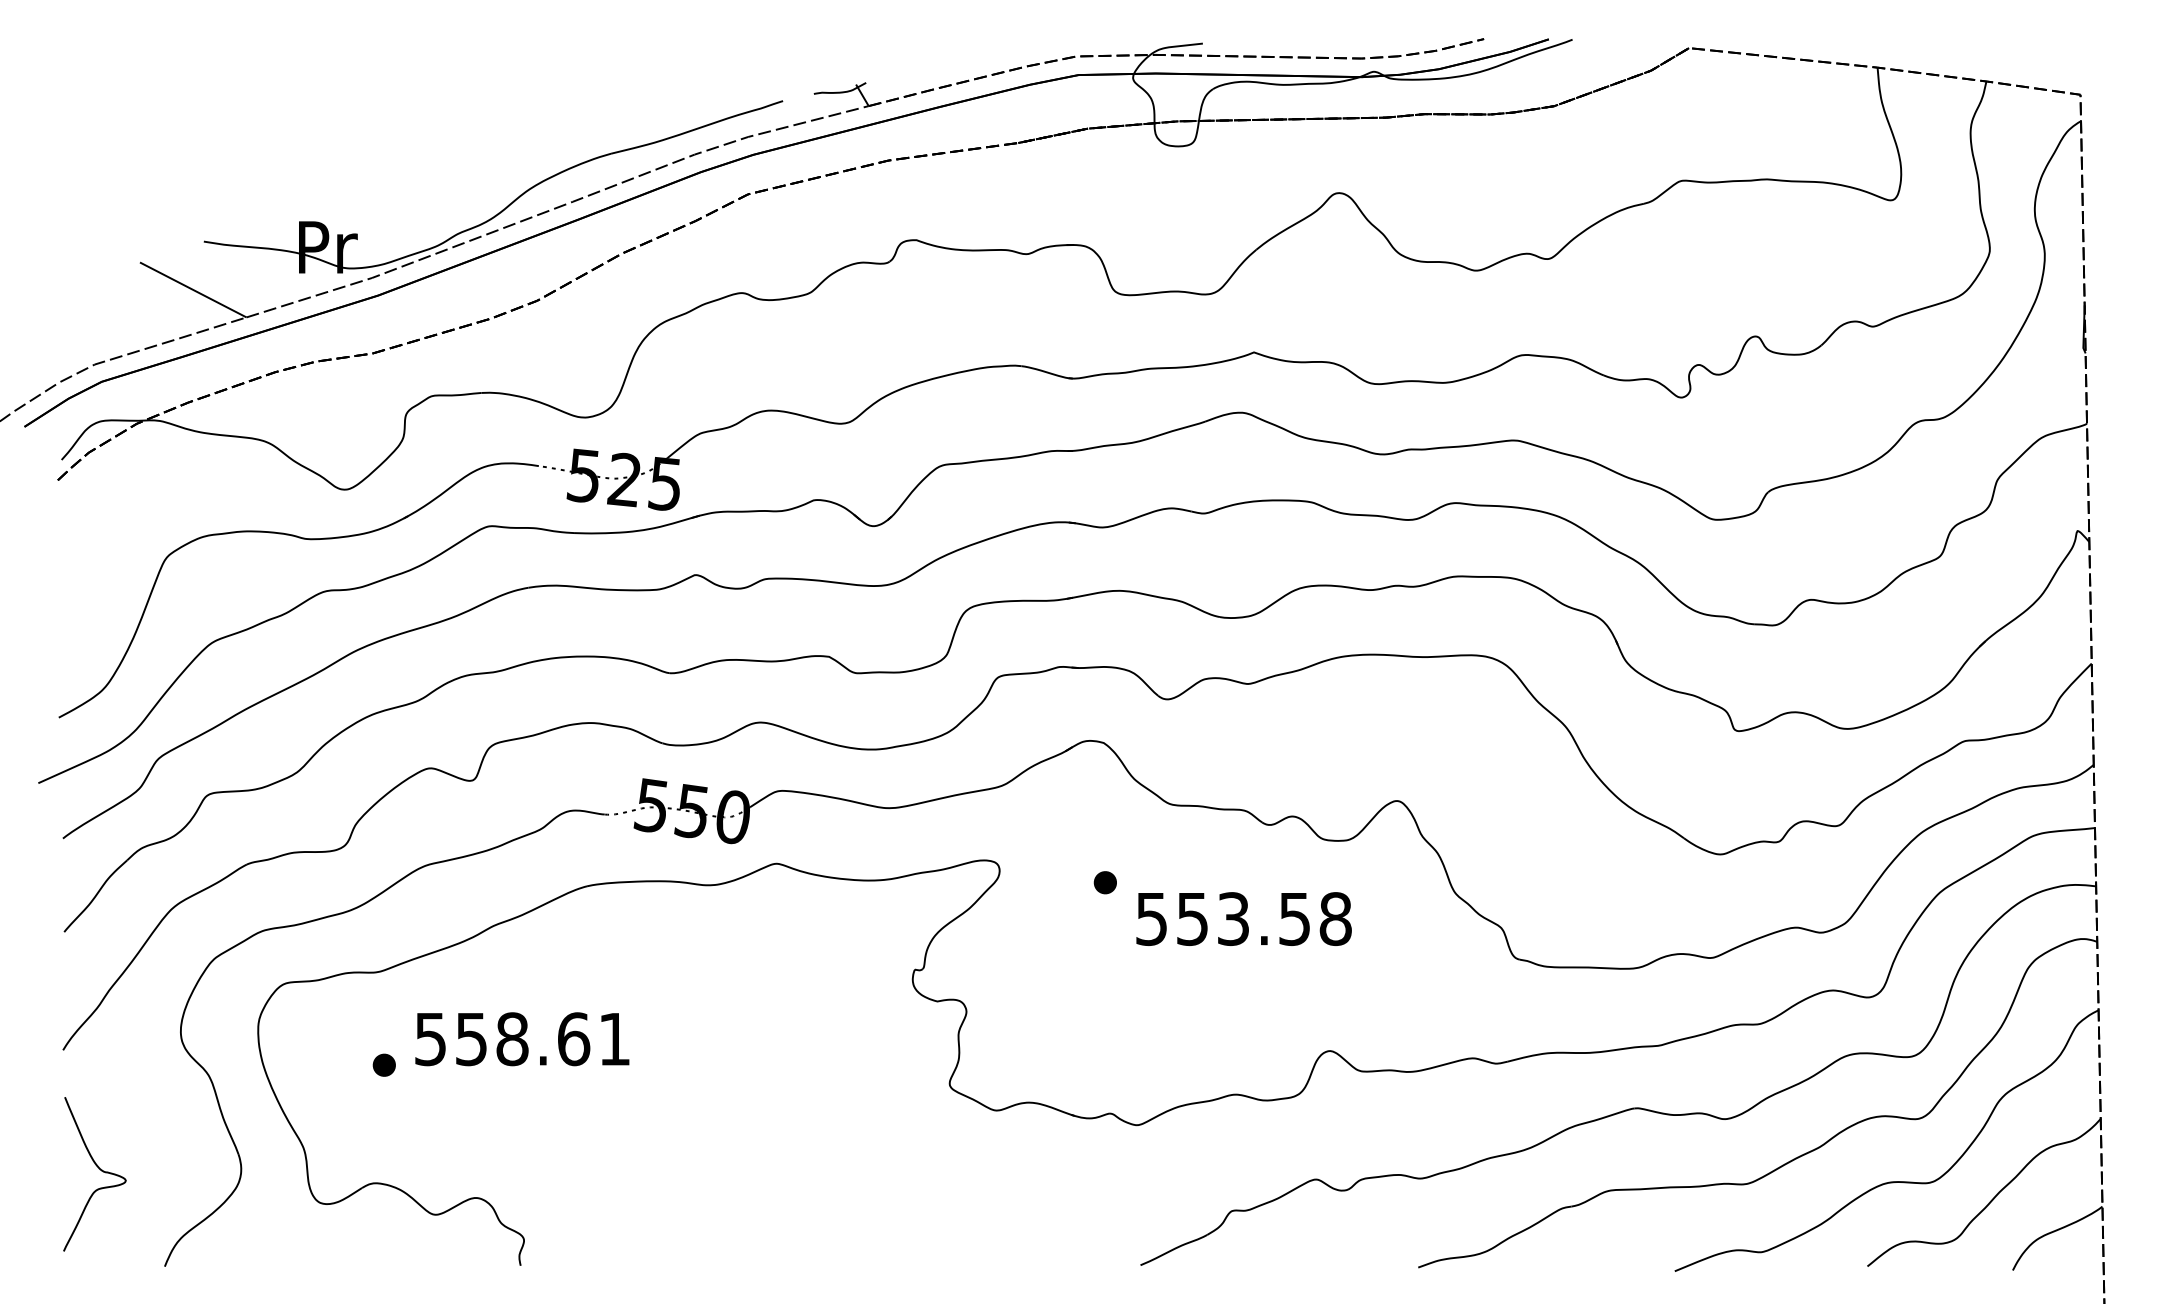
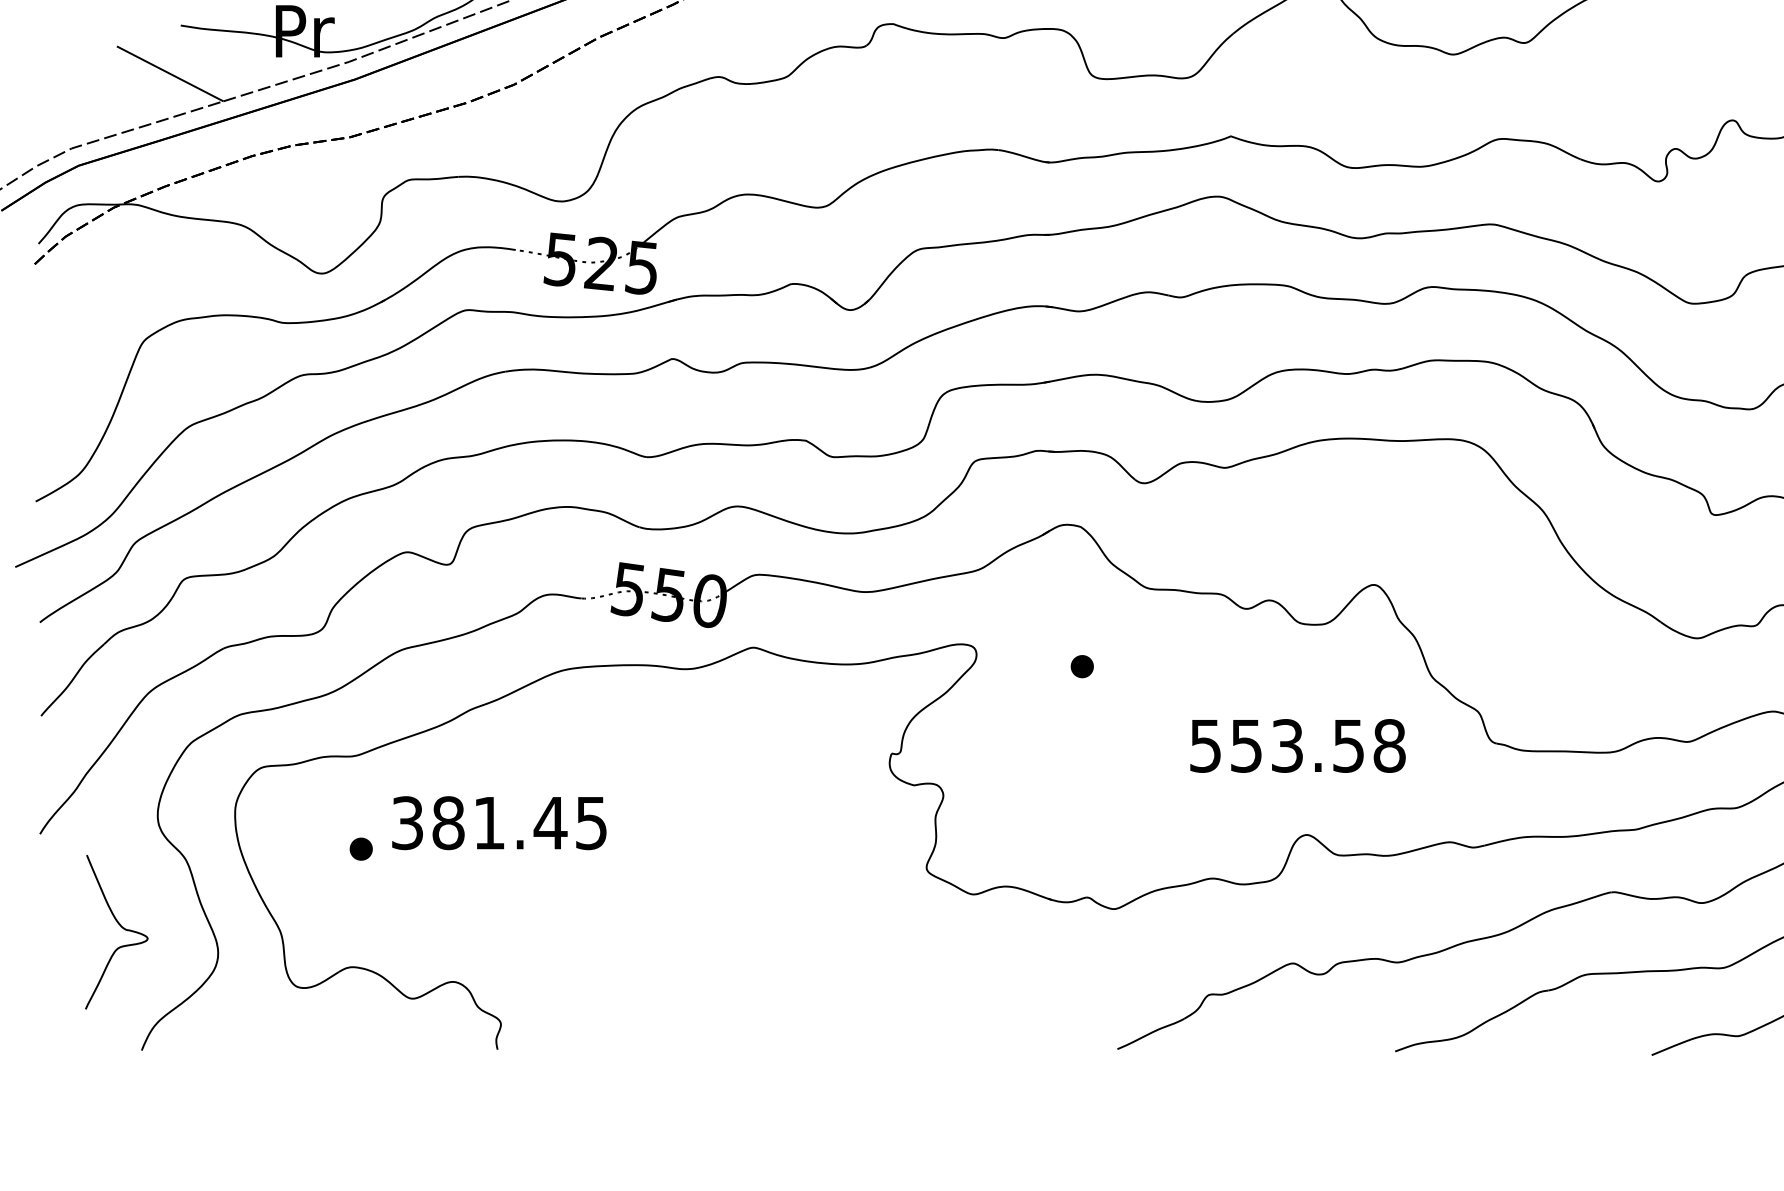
text: (1243, 918) -> (1297, 745), moved
text: (522, 1039) -> (499, 823), 558.61 -> 381.45
curve: (99, 1169) -> (121, 927), moved

